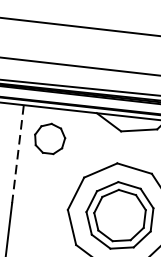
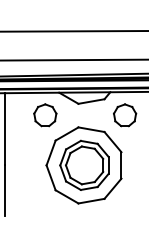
part: (50, 138) -> (45, 115), moved
line: (17, 154) -> (5, 129), dashed -> solid

